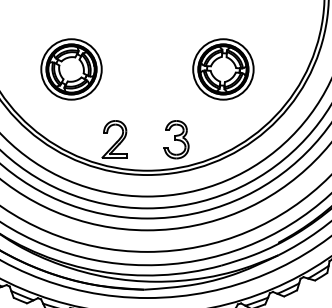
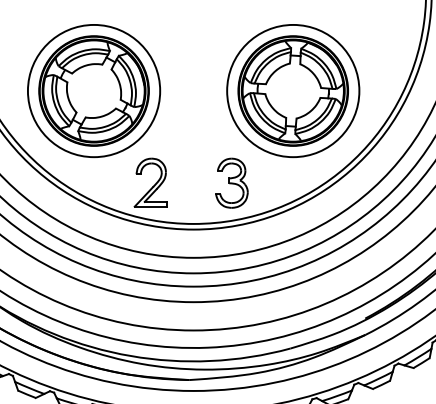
part: (71, 69) -> (94, 91), size x1.67
part: (223, 69) -> (293, 91), size x1.67

